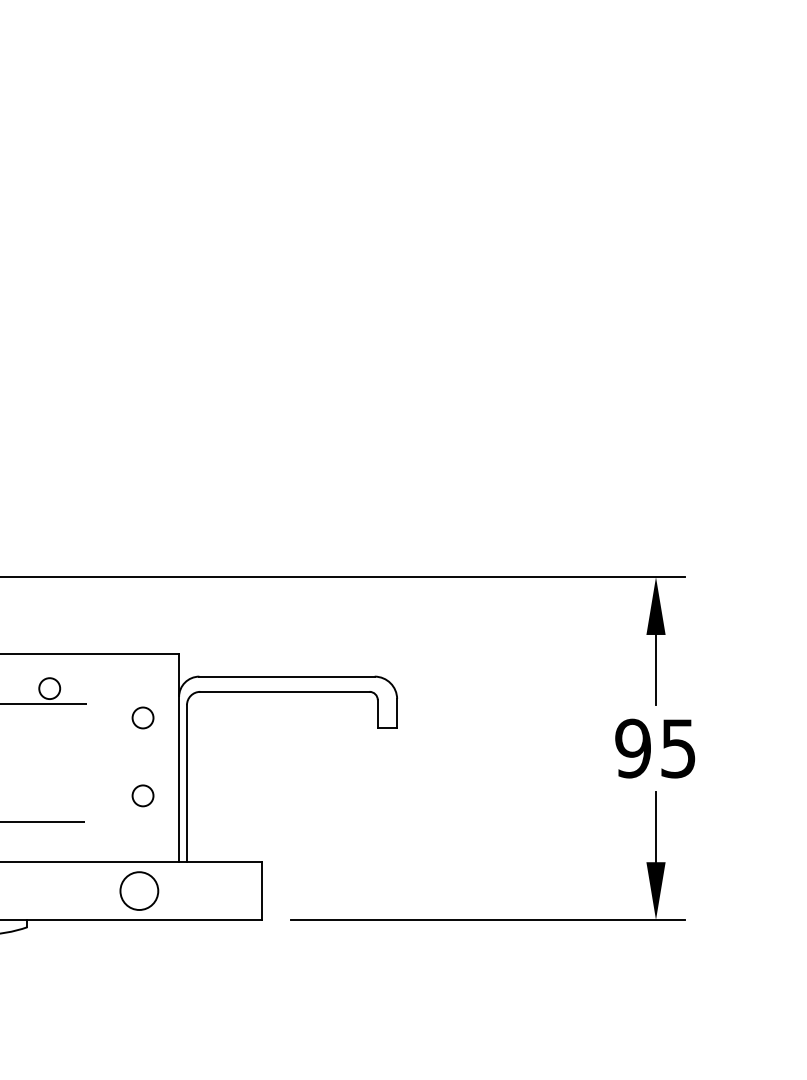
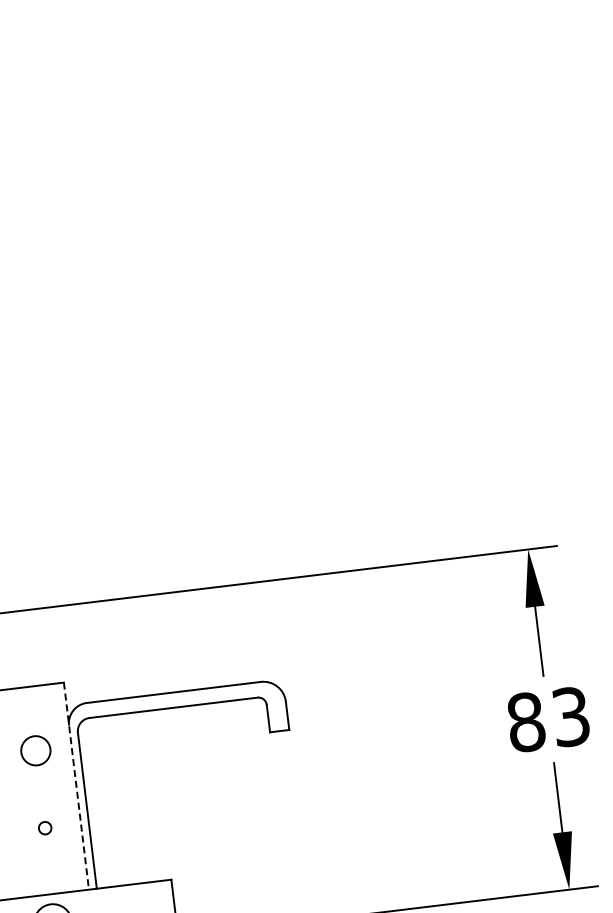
circle: (142, 717) -> (35, 750), size x1.4
text: (655, 748) -> (548, 719), 95 -> 83
line: (179, 758) -> (76, 786), solid -> dashed
circle: (142, 795) -> (44, 827), size x0.6

